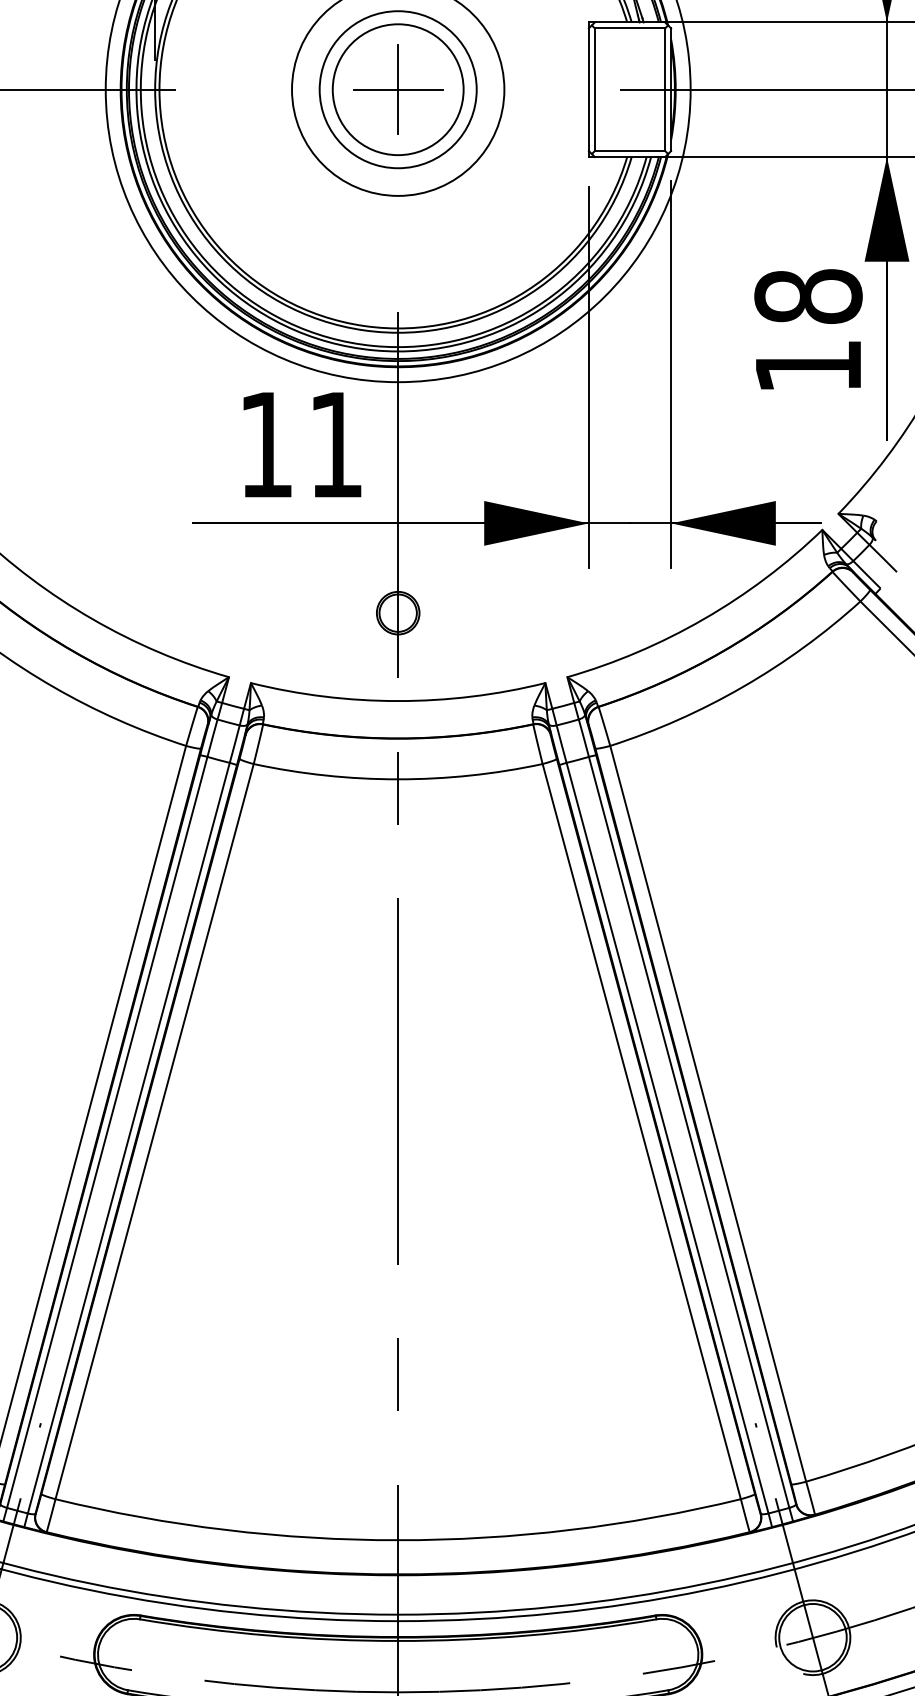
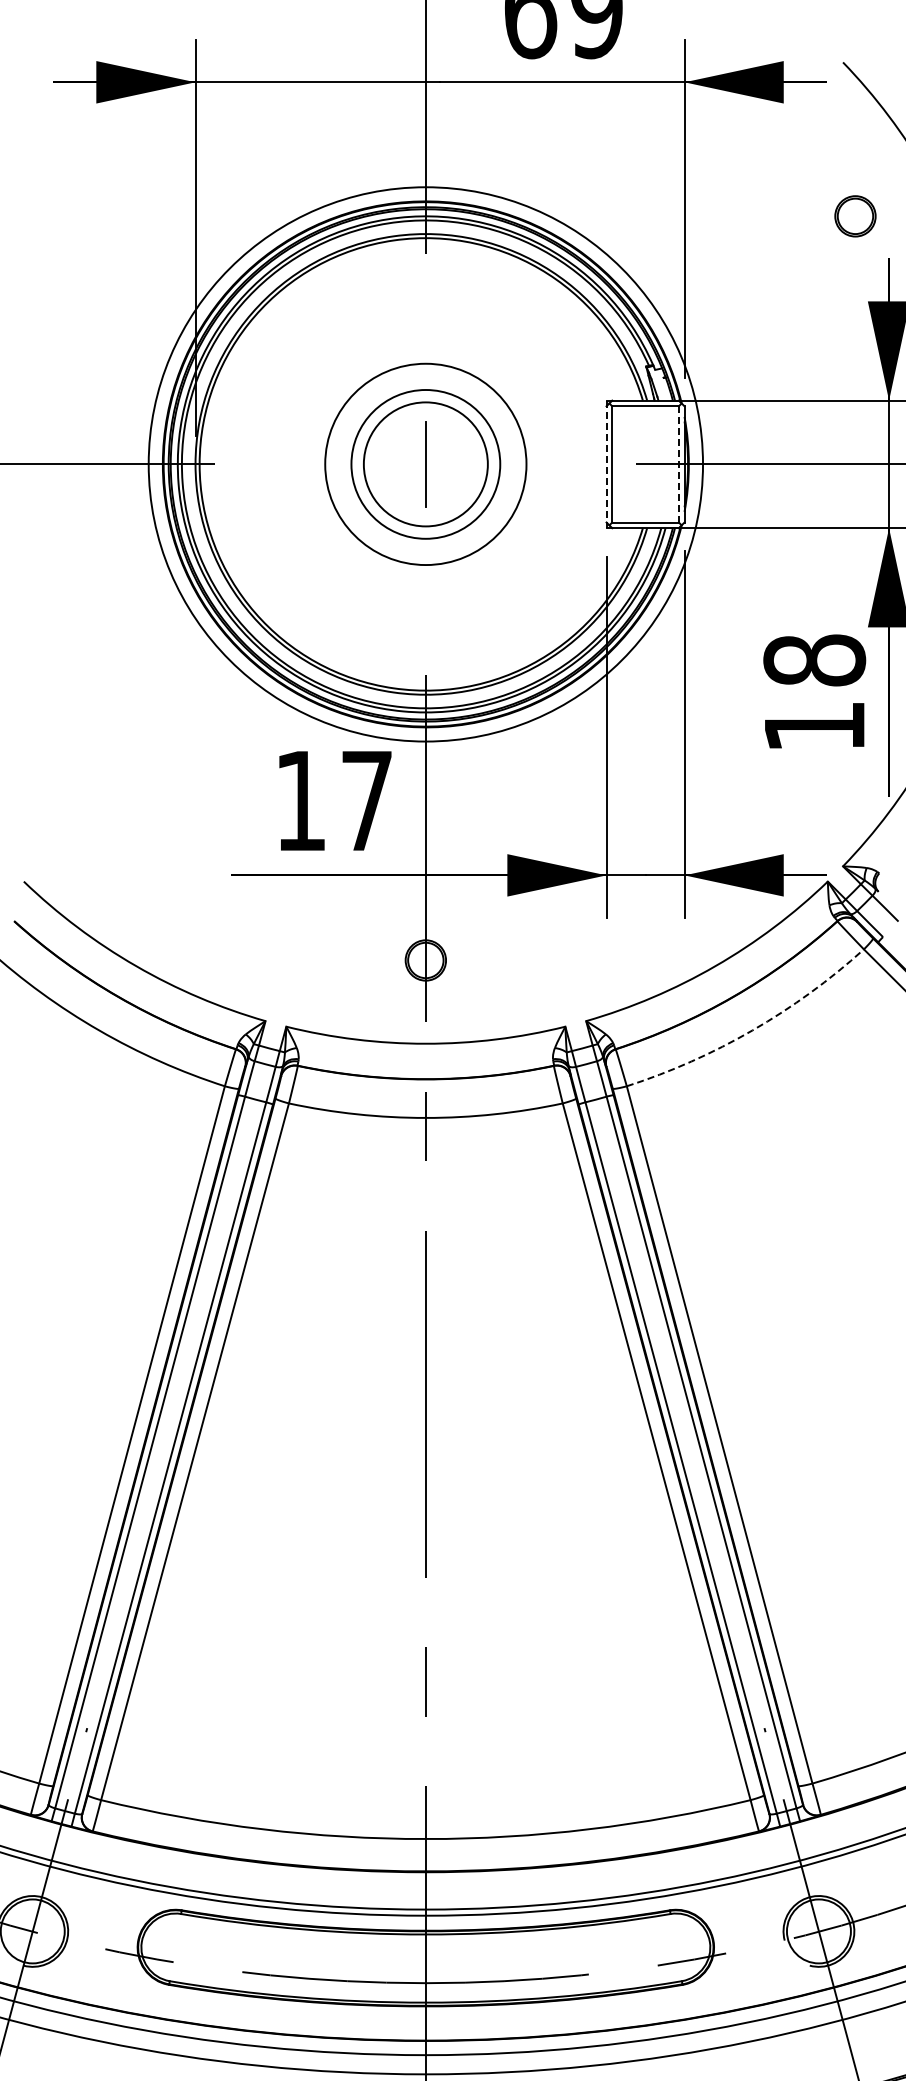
line: (397, 89) -> (425, 464), removed
line: (588, 89) -> (606, 464), solid -> dashed
line: (664, 89) -> (678, 464), solid -> dashed
text: (335, 444) -> (366, 800), 11 -> 17
arc: (742, 687) -> (752, 1030), solid -> dashed

